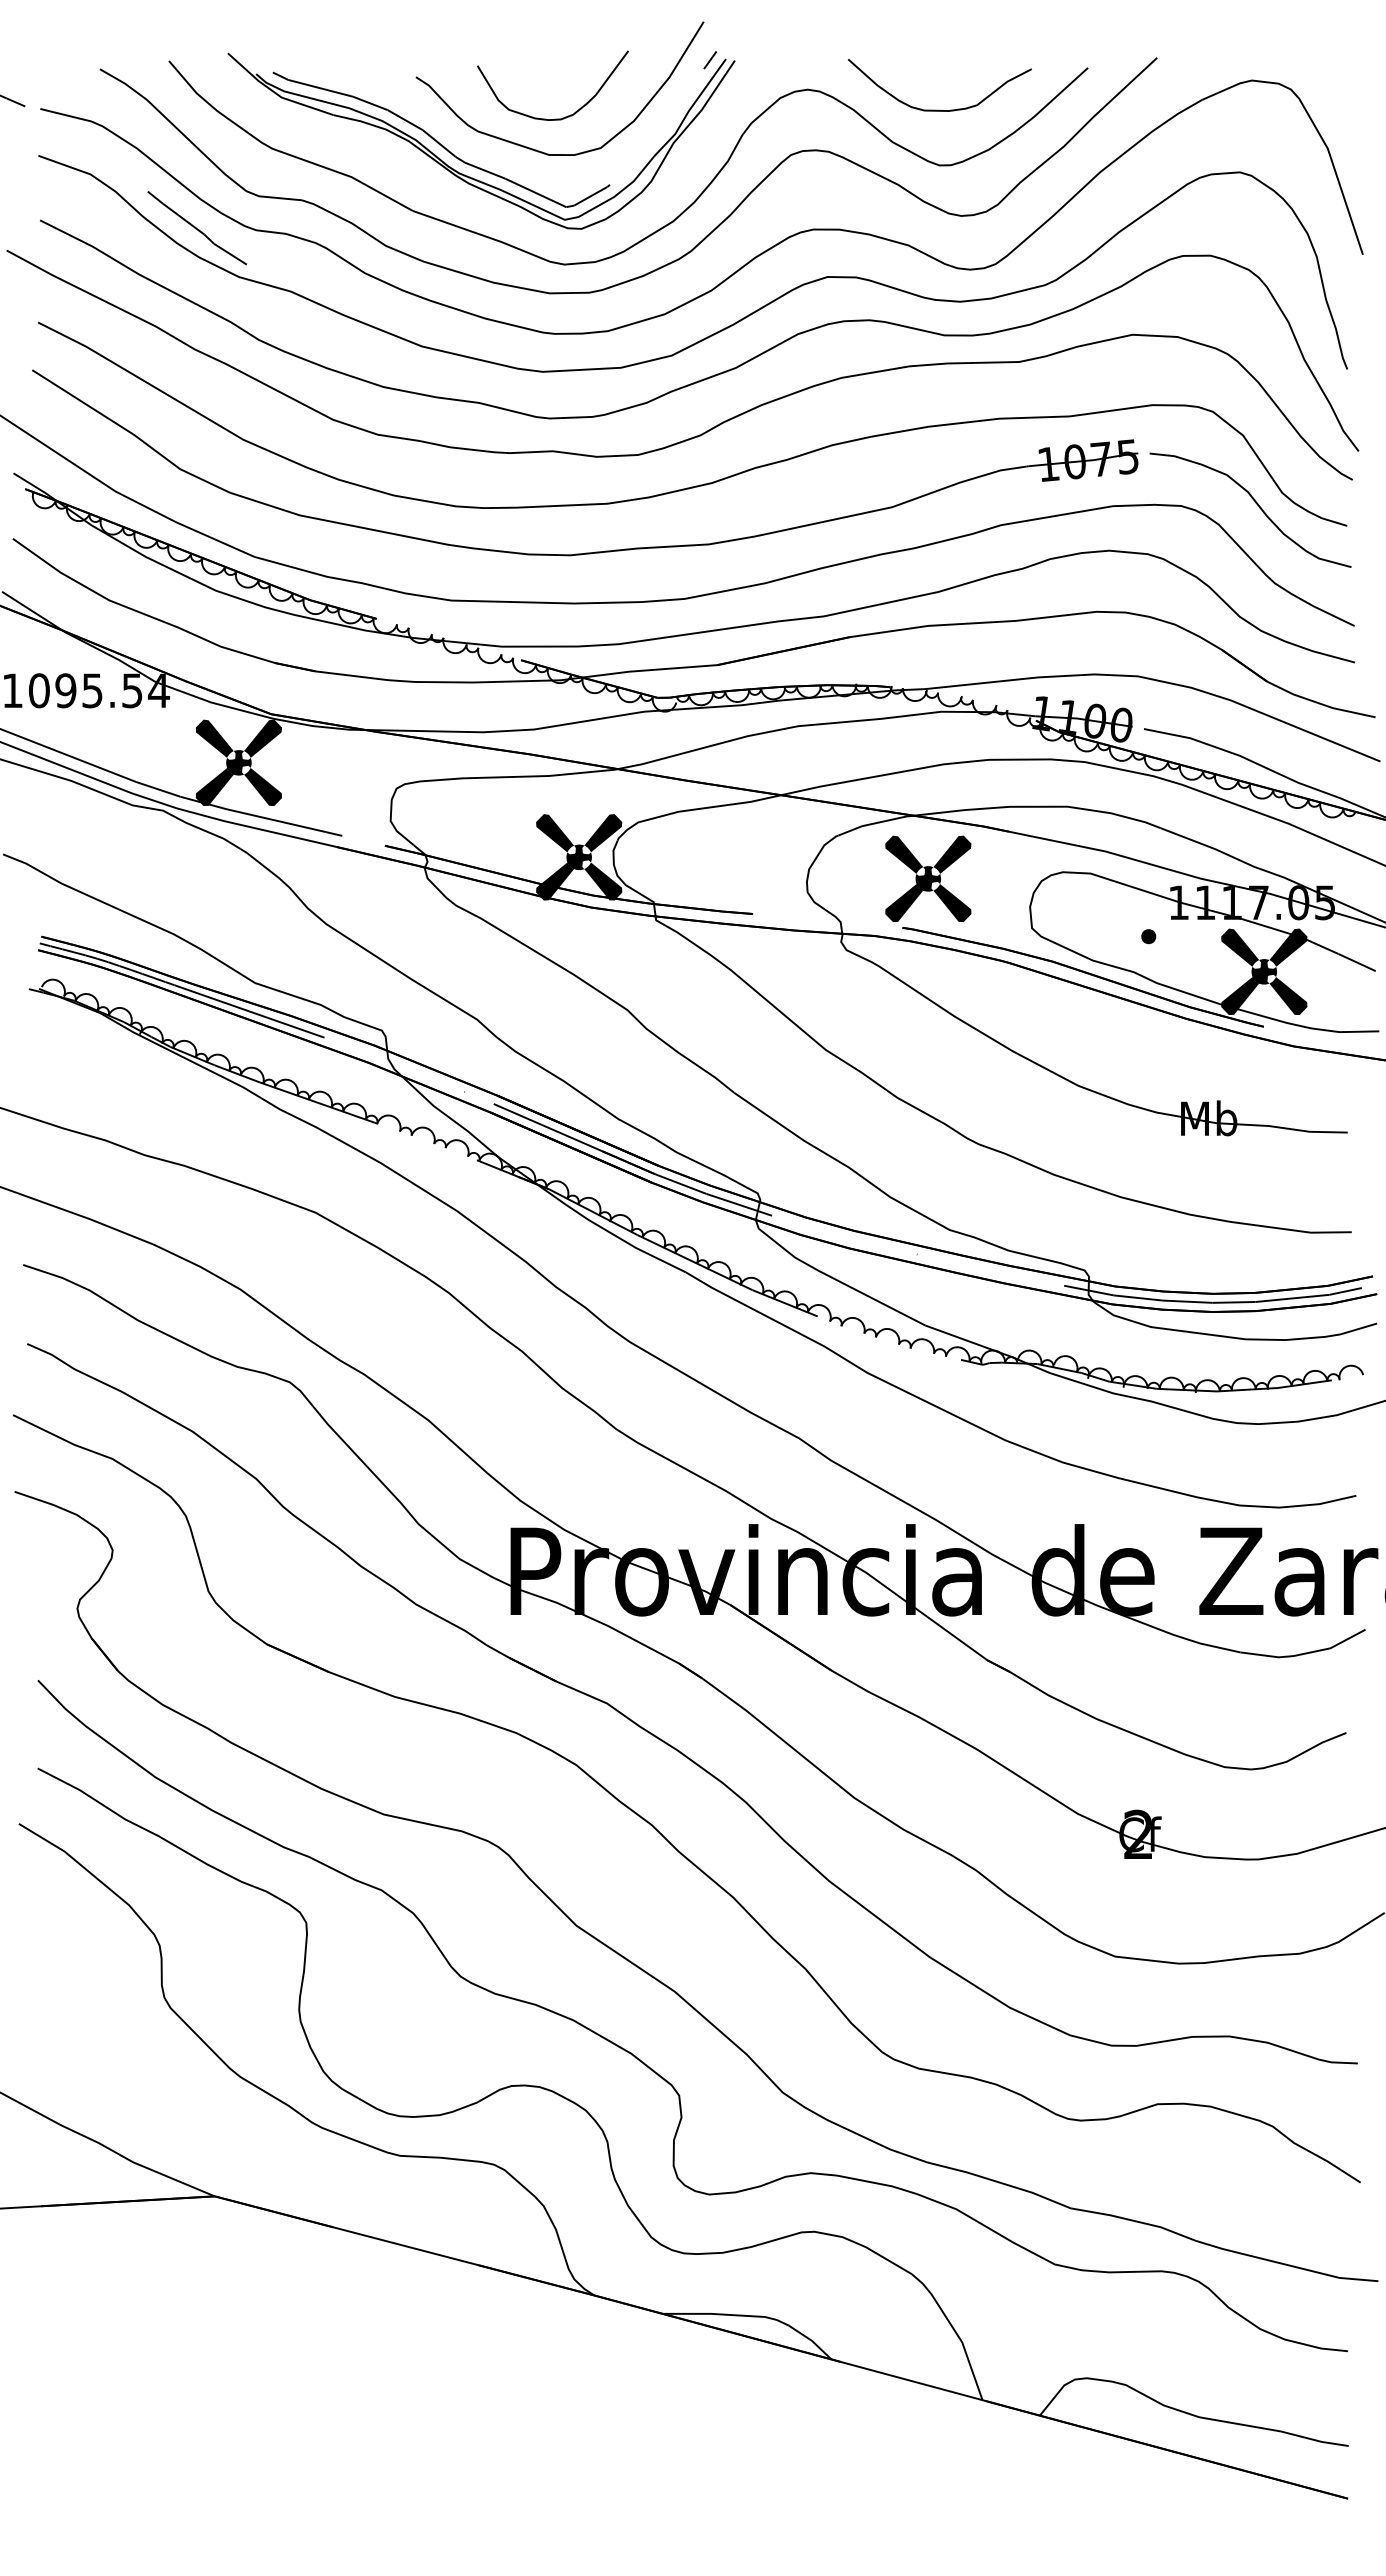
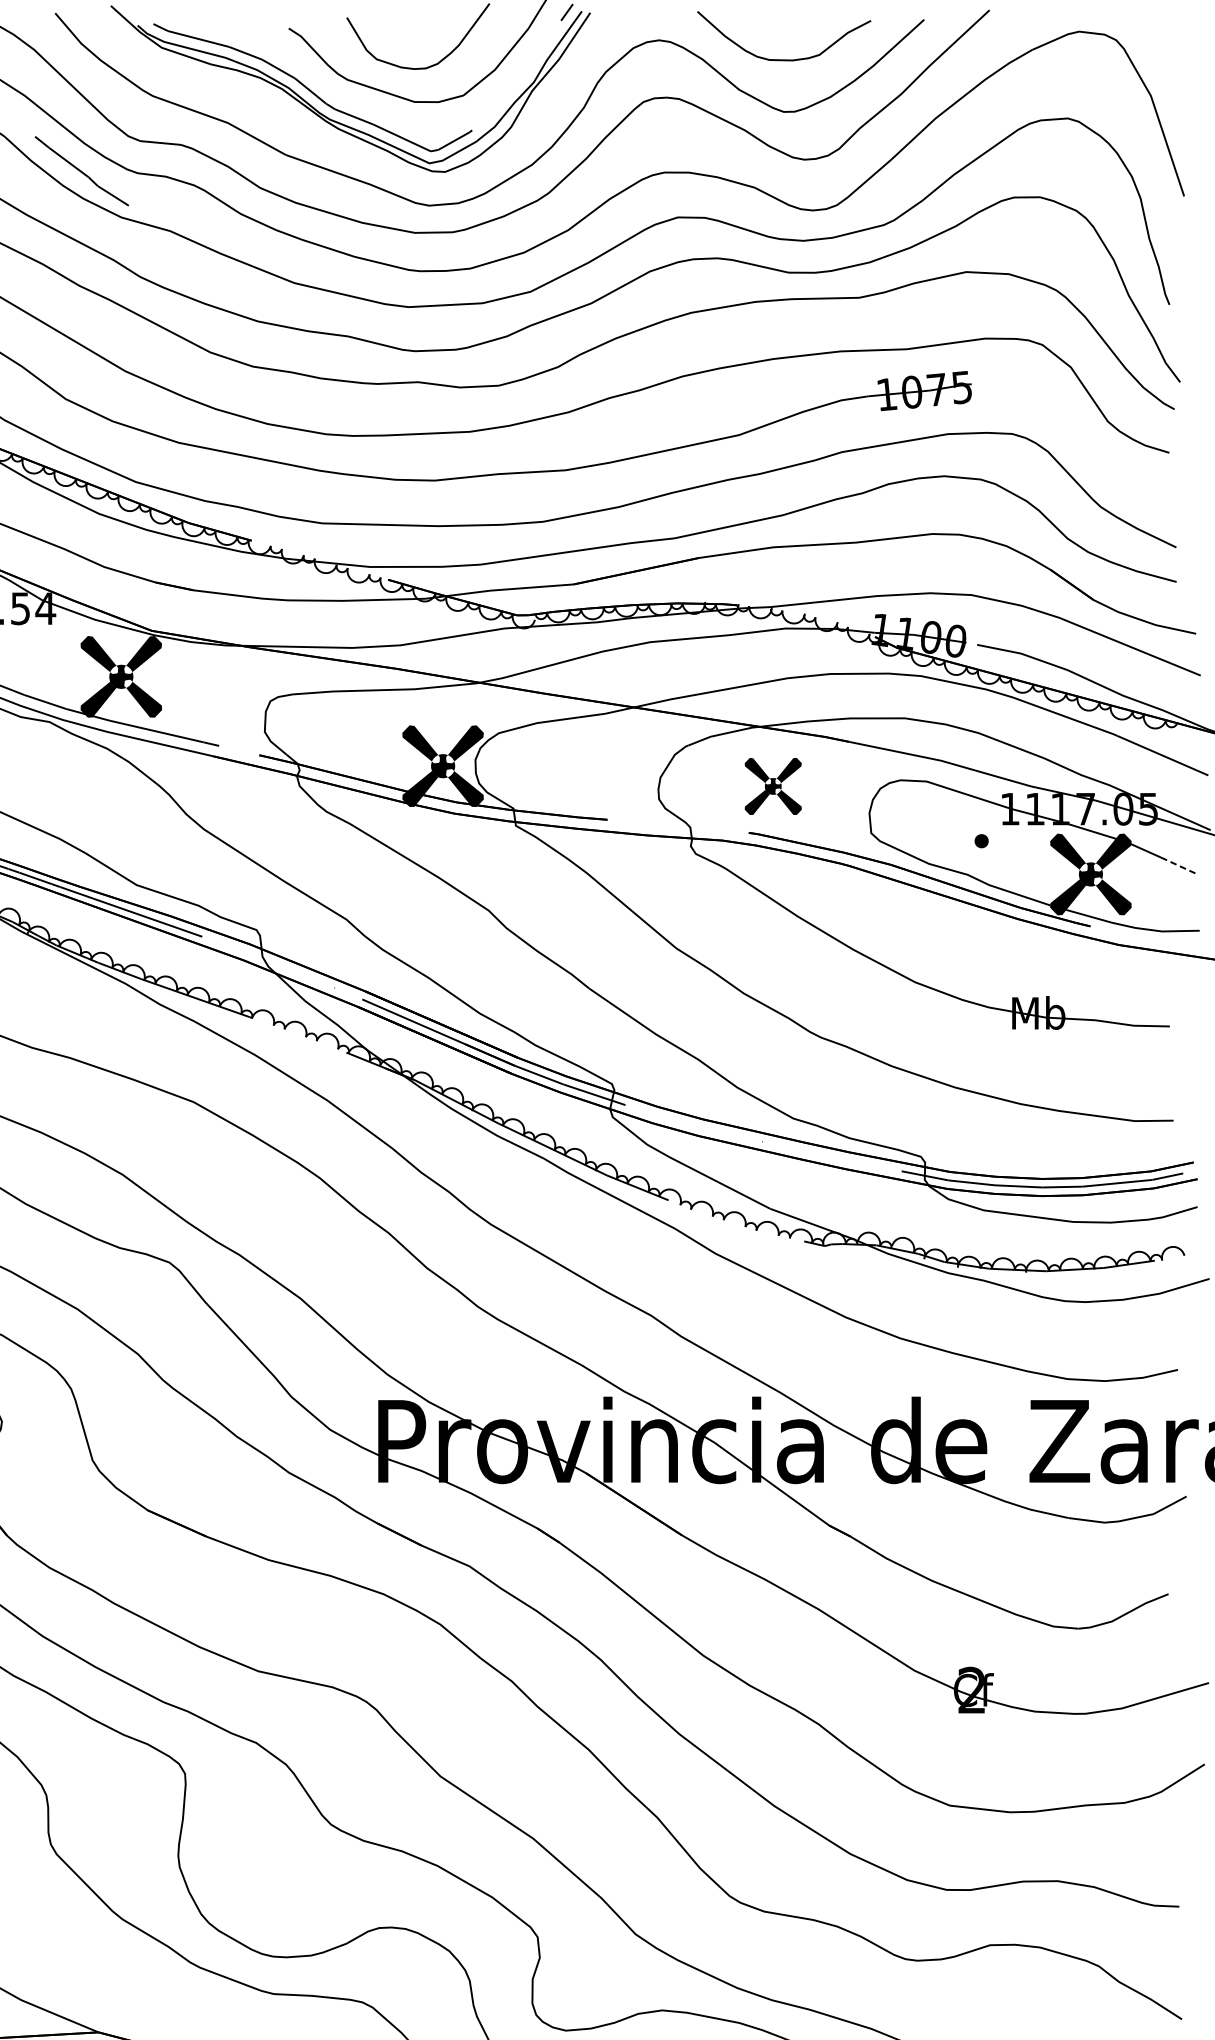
curve: (1255, 503) -> (1082, 431), removed
part: (928, 878) -> (773, 786), size x0.7
line: (1357, 962) -> (1179, 865), solid -> dashed

